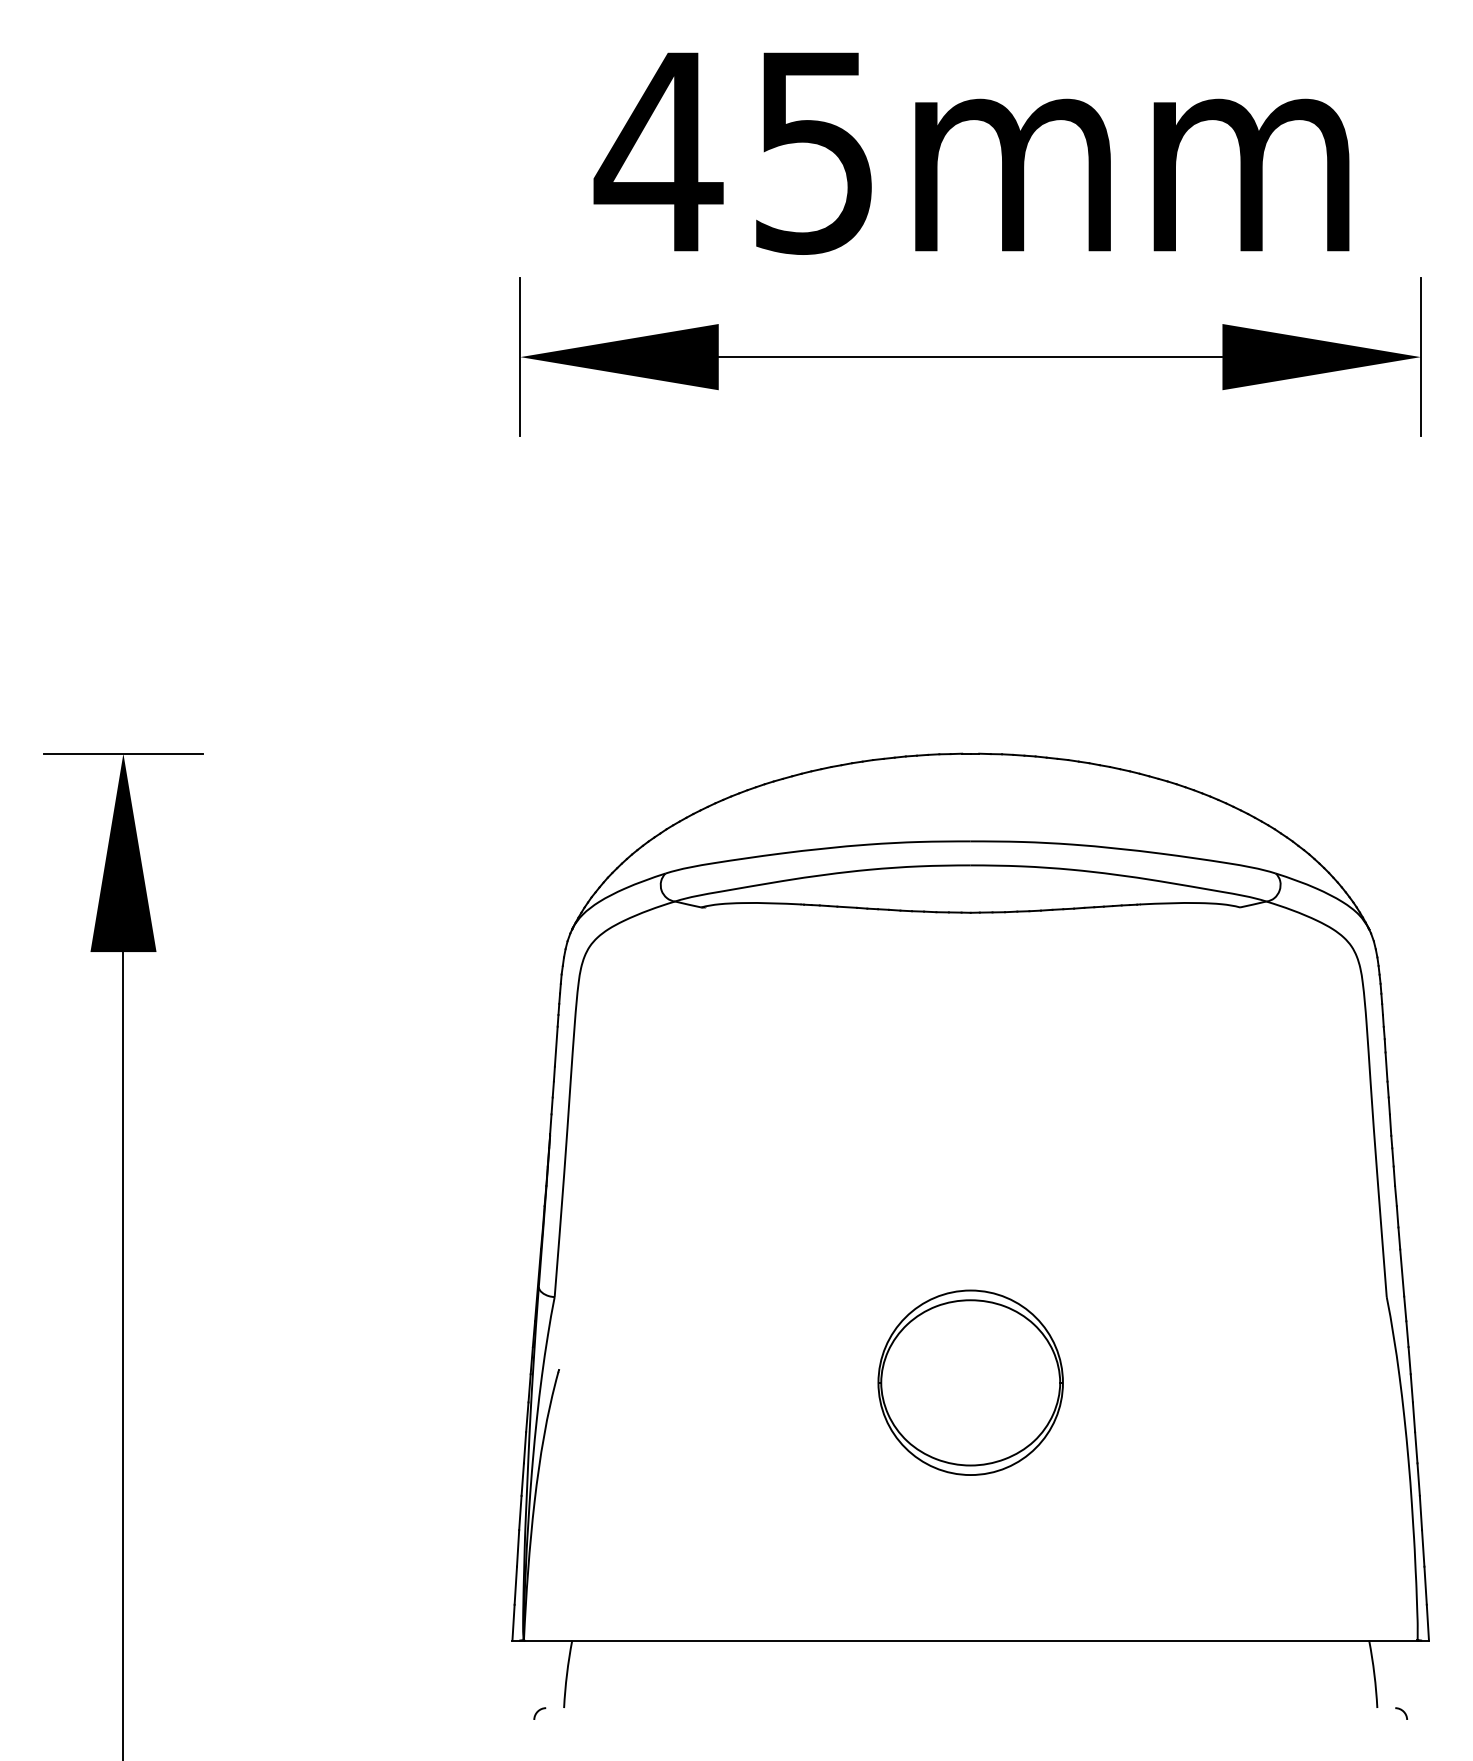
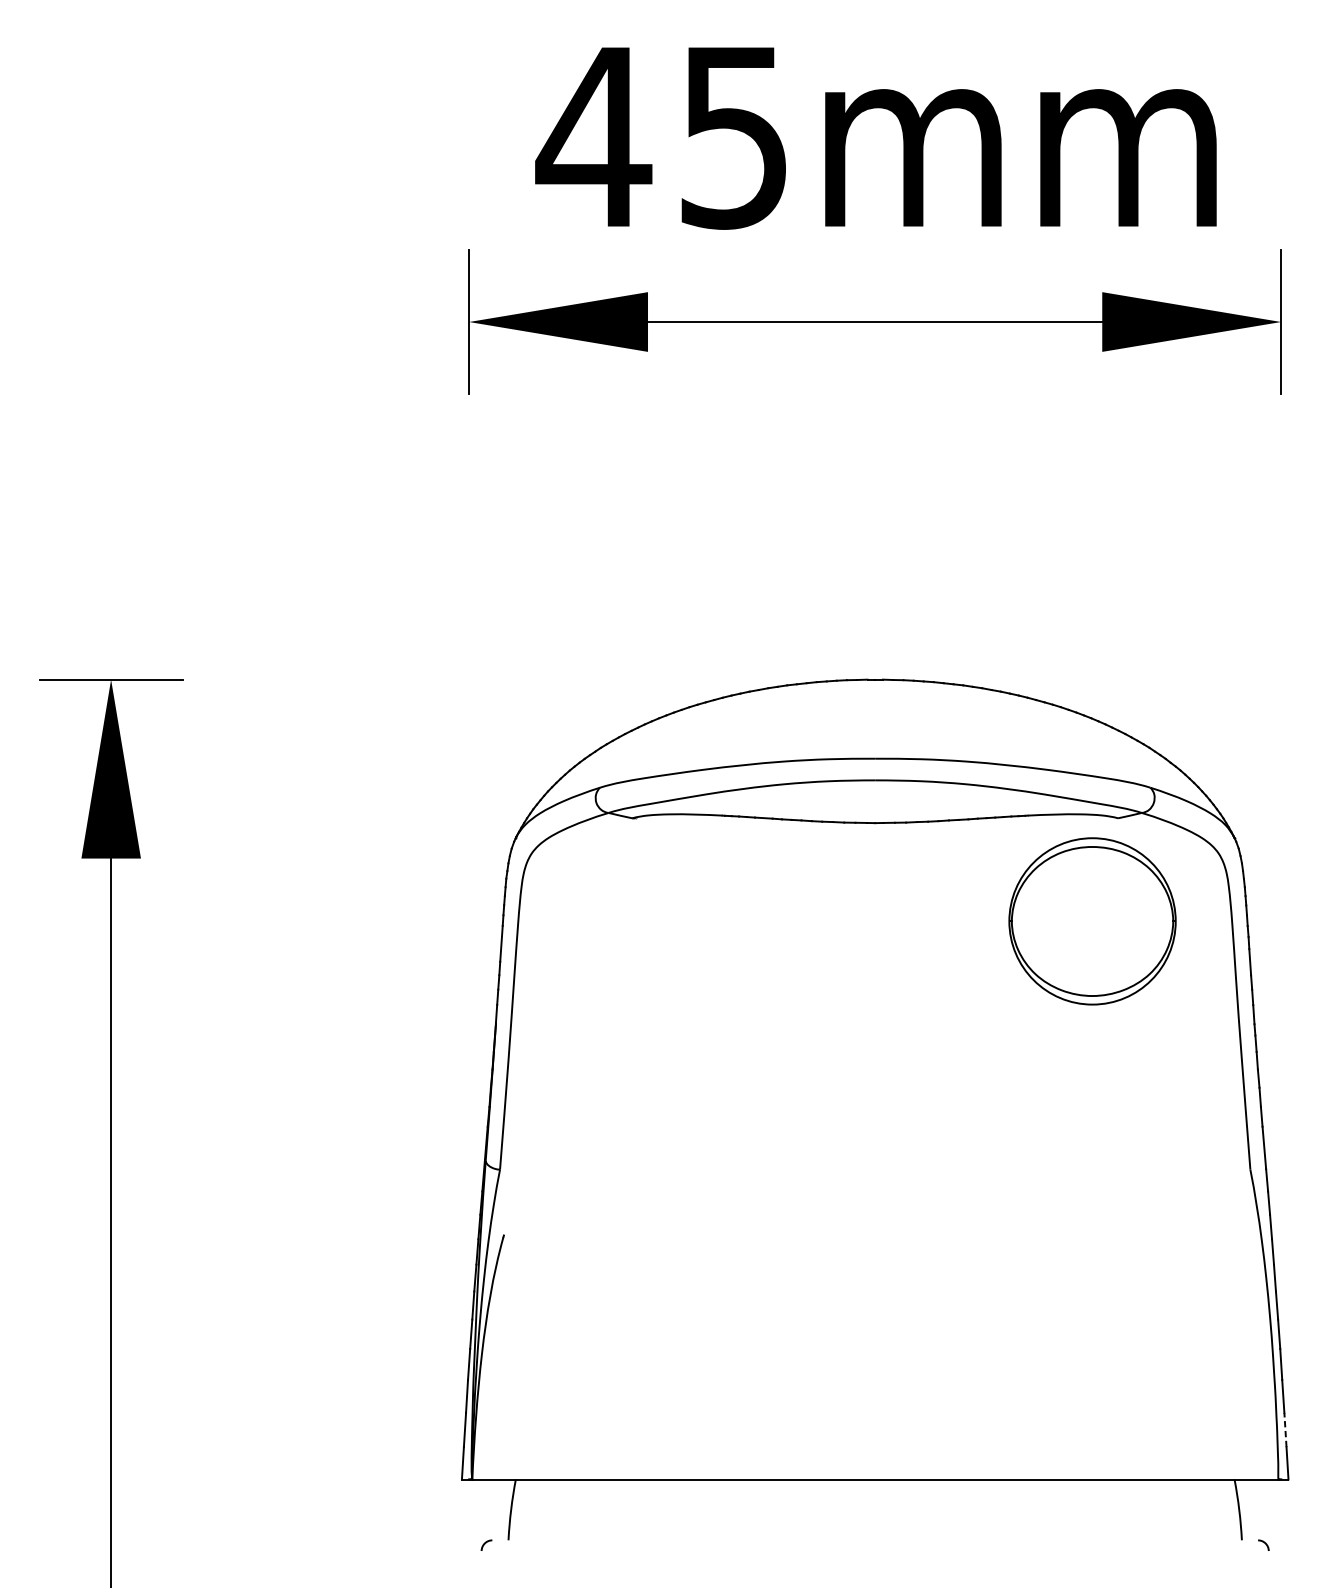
part: (970, 1382) -> (1092, 921), moved
line: (1425, 1585) -> (1285, 1429), solid -> dashed

